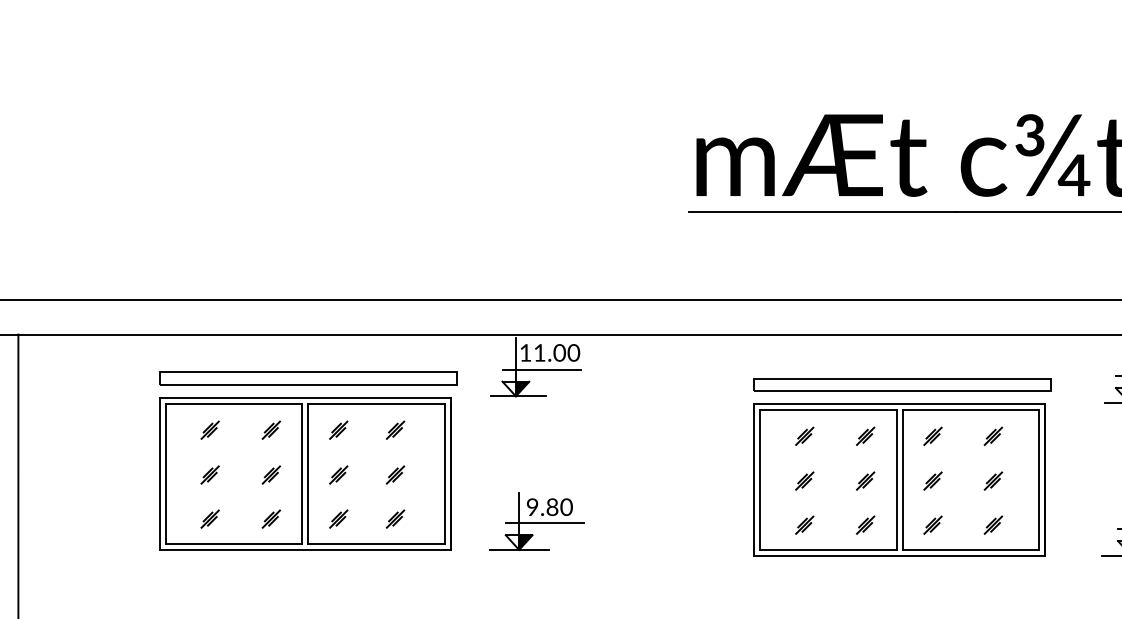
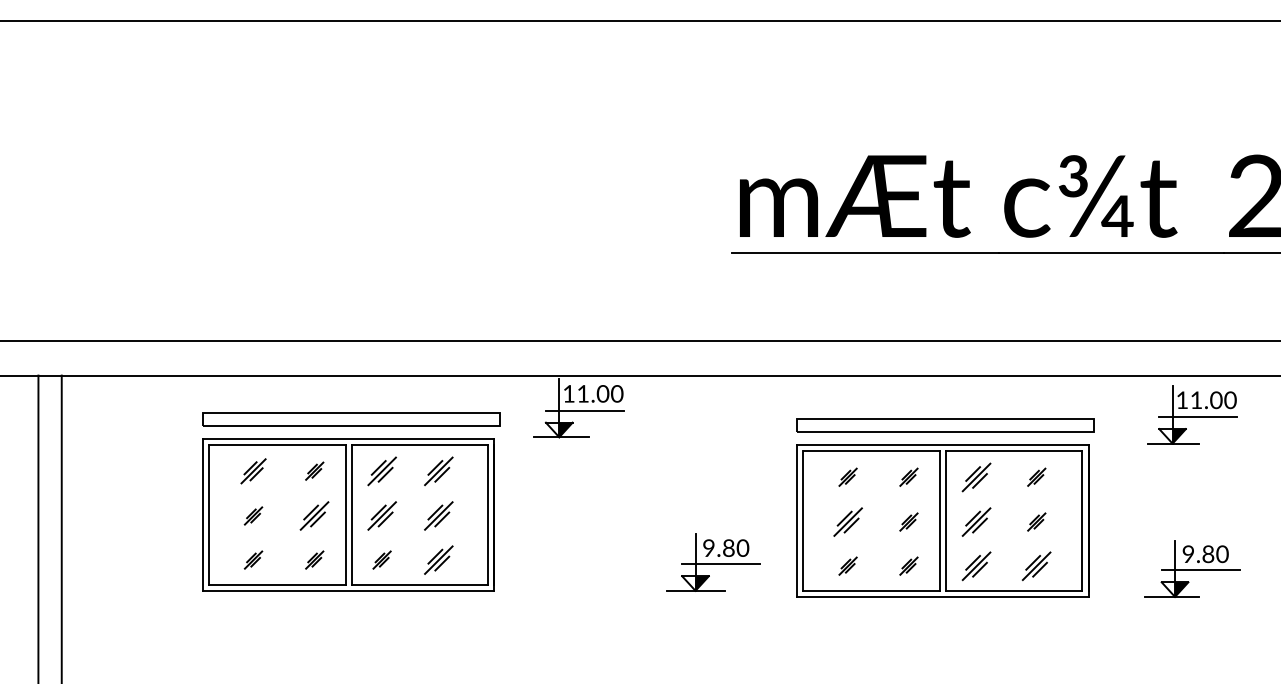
part: (210, 429) -> (253, 470), size x1.4
part: (338, 429) -> (381, 470), size x1.6
part: (395, 429) -> (438, 470), size x1.6
part: (932, 435) -> (975, 476), size x1.6
part: (271, 474) -> (314, 515), size x1.6
part: (338, 474) -> (381, 515), size x1.6
part: (395, 474) -> (438, 515), size x1.6
part: (804, 480) -> (847, 521), size x1.6
part: (932, 480) -> (975, 521), size x1.6
part: (395, 518) -> (438, 559), size x1.6
part: (537, 521) -> (713, 562), moved
part: (932, 524) -> (975, 565), size x1.6
part: (993, 524) -> (1036, 565), size x1.6

